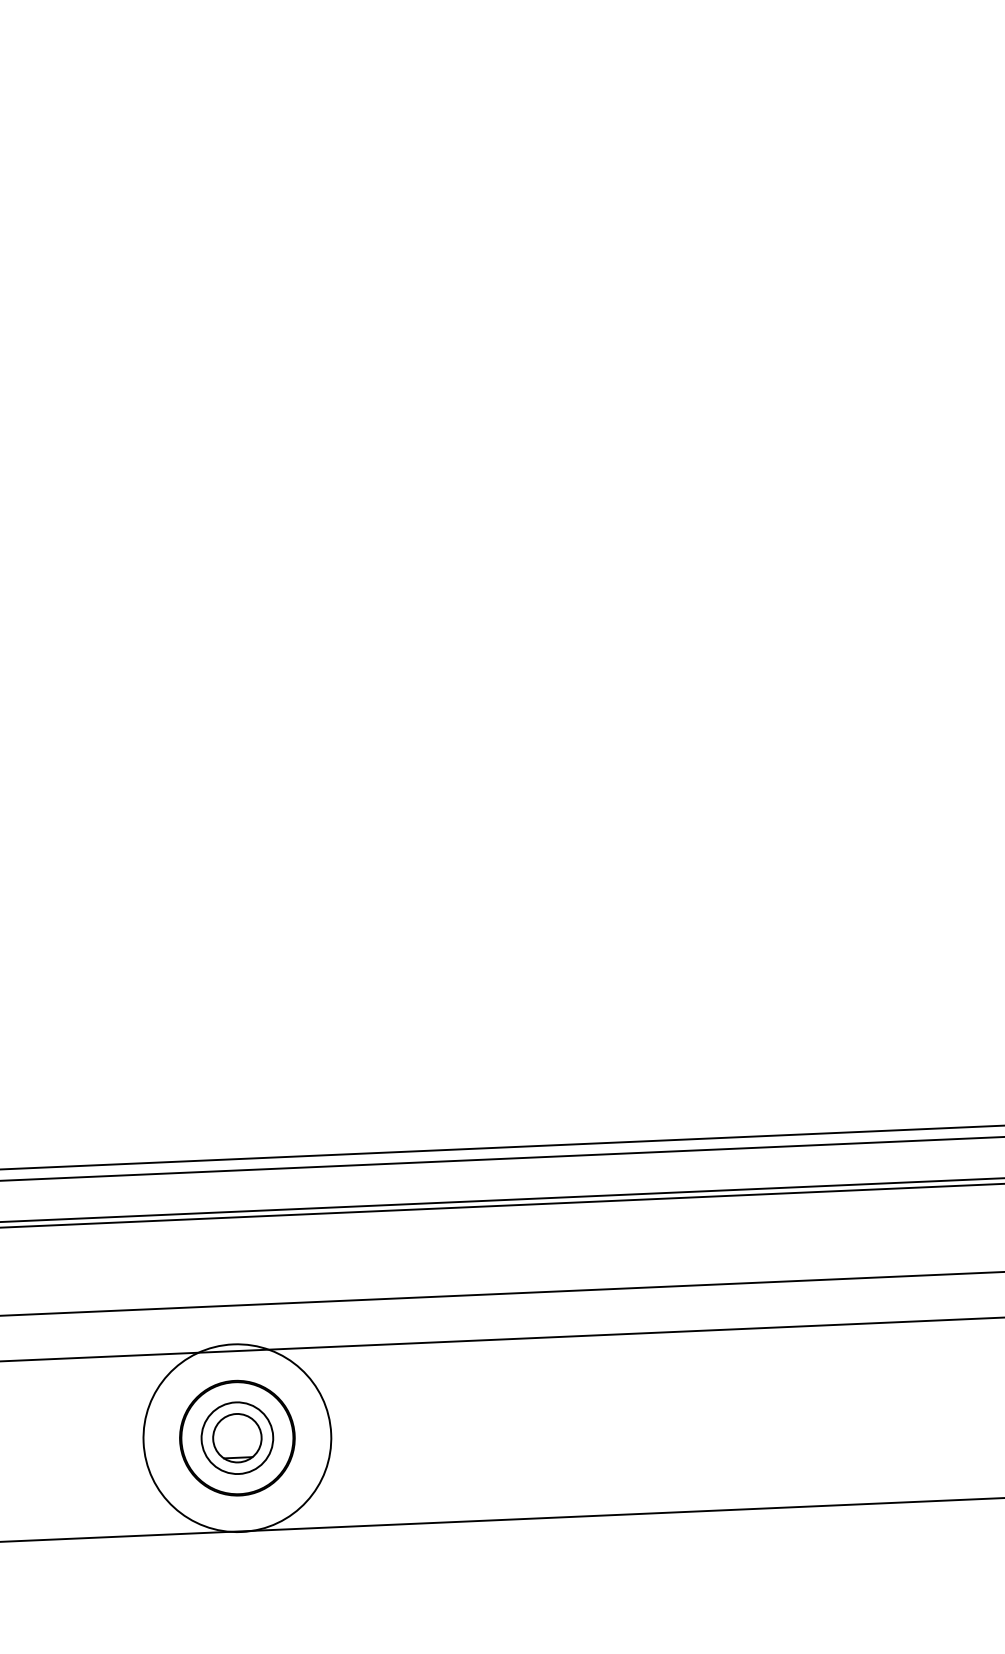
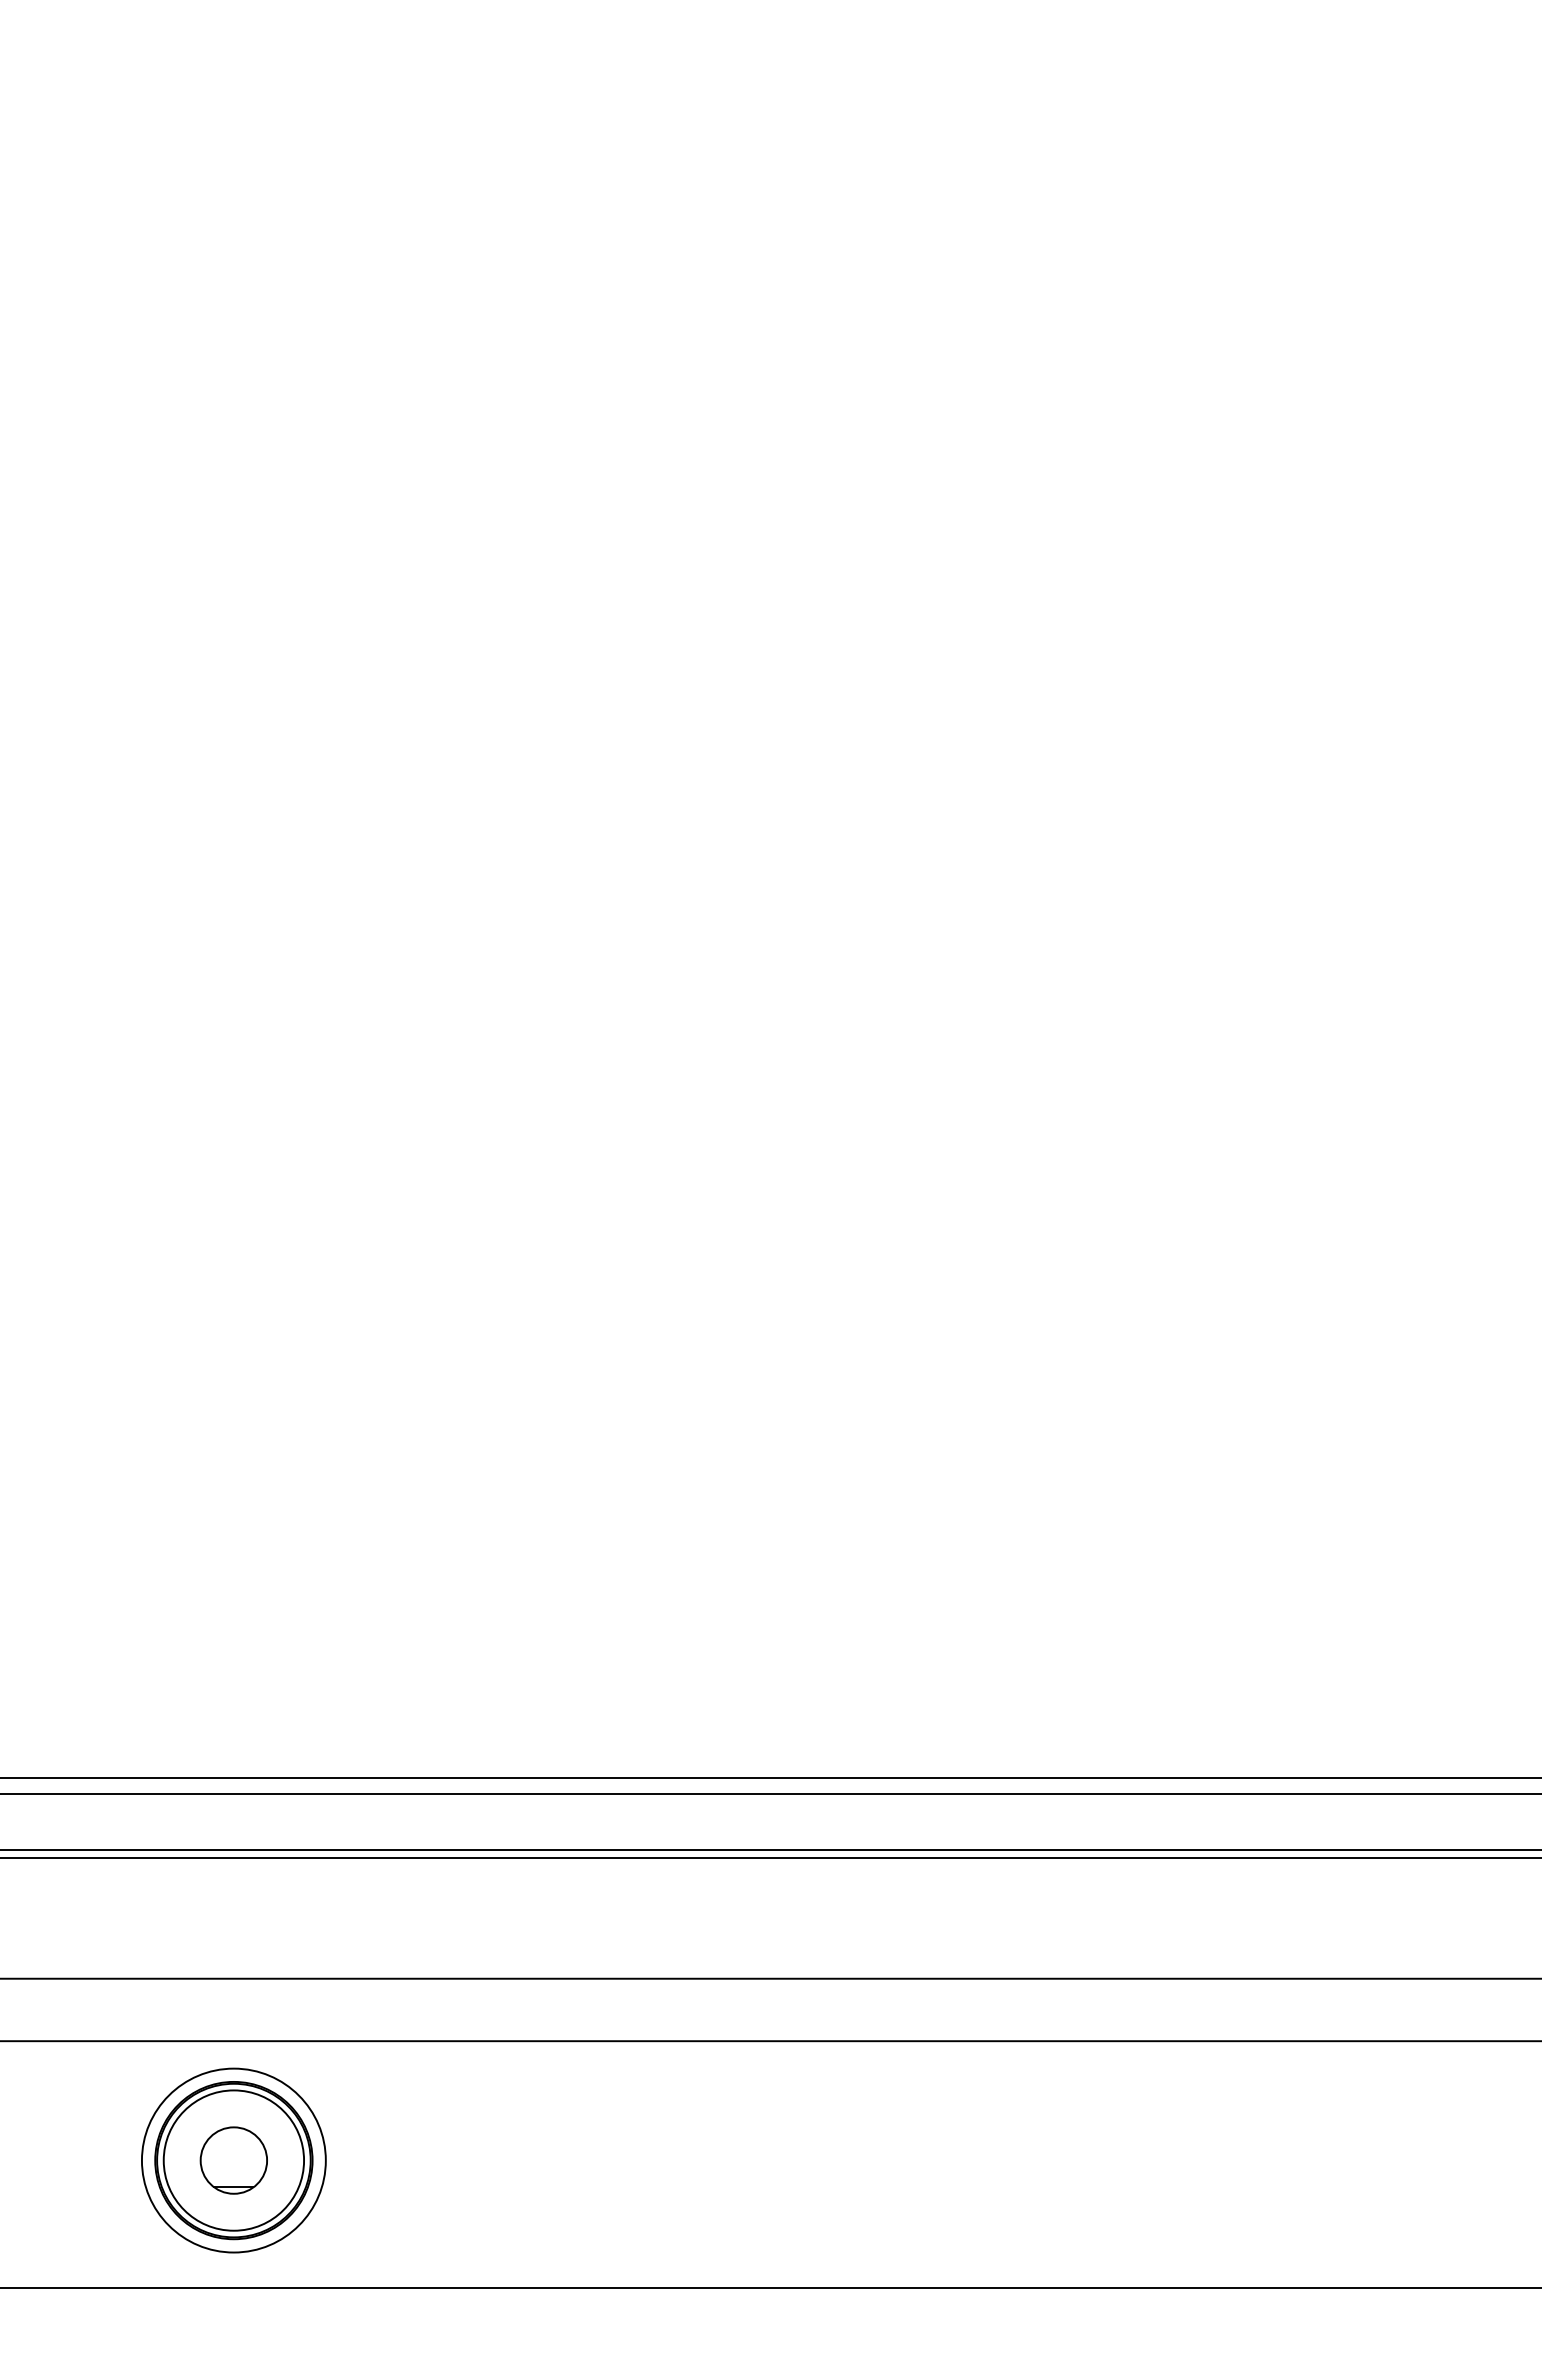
circle: (237, 1438) -> (233, 2160), size x0.71
circle: (237, 1438) -> (233, 2160), size x1.43

